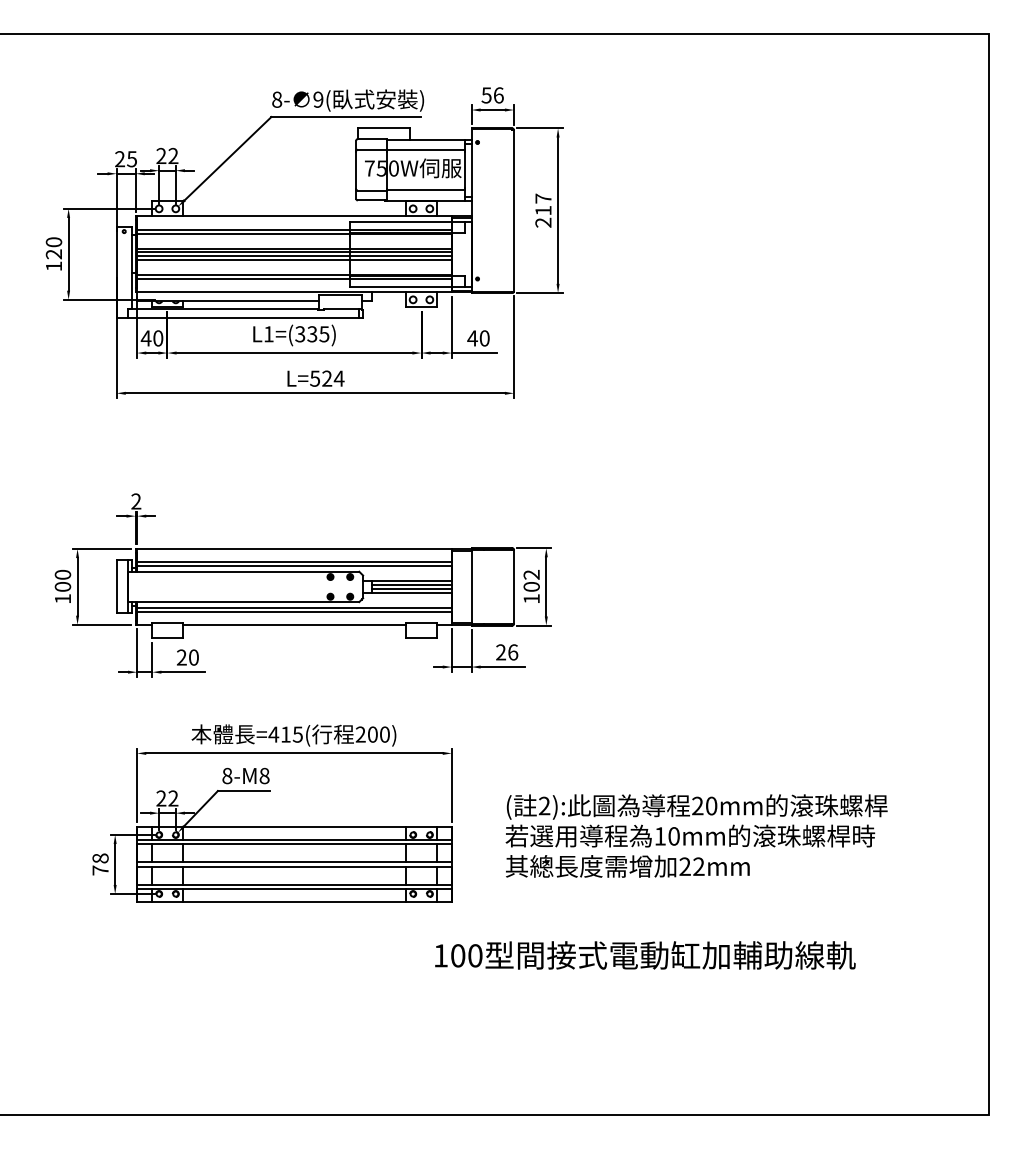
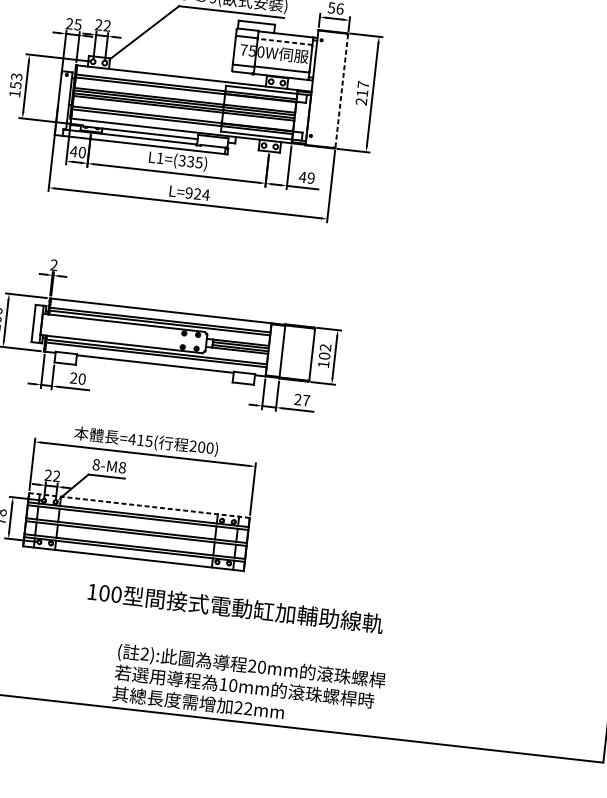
line: (425, 150) -> (284, 41), solid -> dashed
line: (514, 210) -> (342, 90), solid -> dashed
text: (53, 248) -> (15, 81), 120 -> 153
text: (484, 338) -> (311, 178), 40 -> 49
text: (314, 378) -> (188, 192), L=524 -> L=924
text: (513, 652) -> (306, 400), 26 -> 27
line: (293, 826) -> (138, 505), solid -> dashed
text: (696, 835) -> (249, 686), moved
text: (645, 955) -> (235, 607), moved

